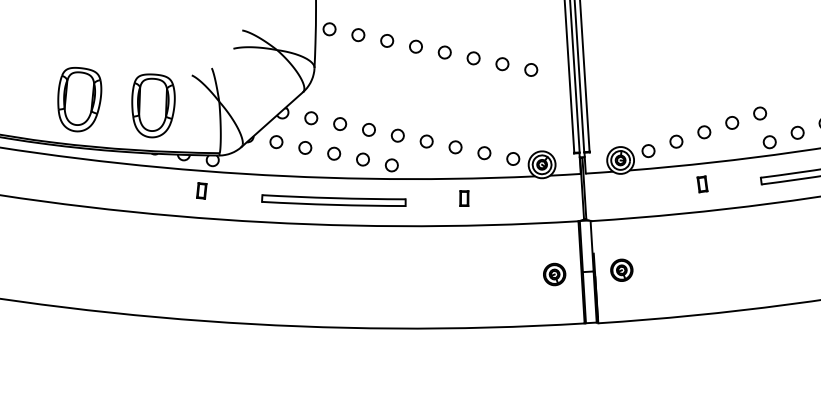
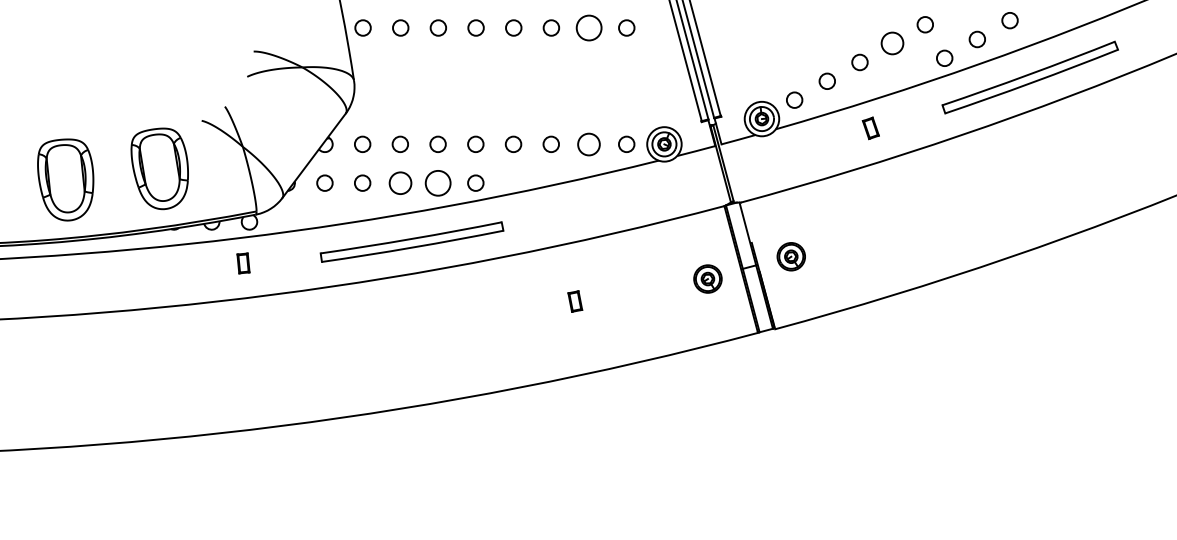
circle: (502, 63) -> (588, 27), size x1.6
circle: (732, 122) -> (892, 43), size x1.4
circle: (484, 152) -> (588, 143), size x1.4
circle: (333, 153) -> (399, 182), size x1.4
circle: (362, 158) -> (437, 182), size x1.6
part: (464, 198) -> (575, 301), moved

